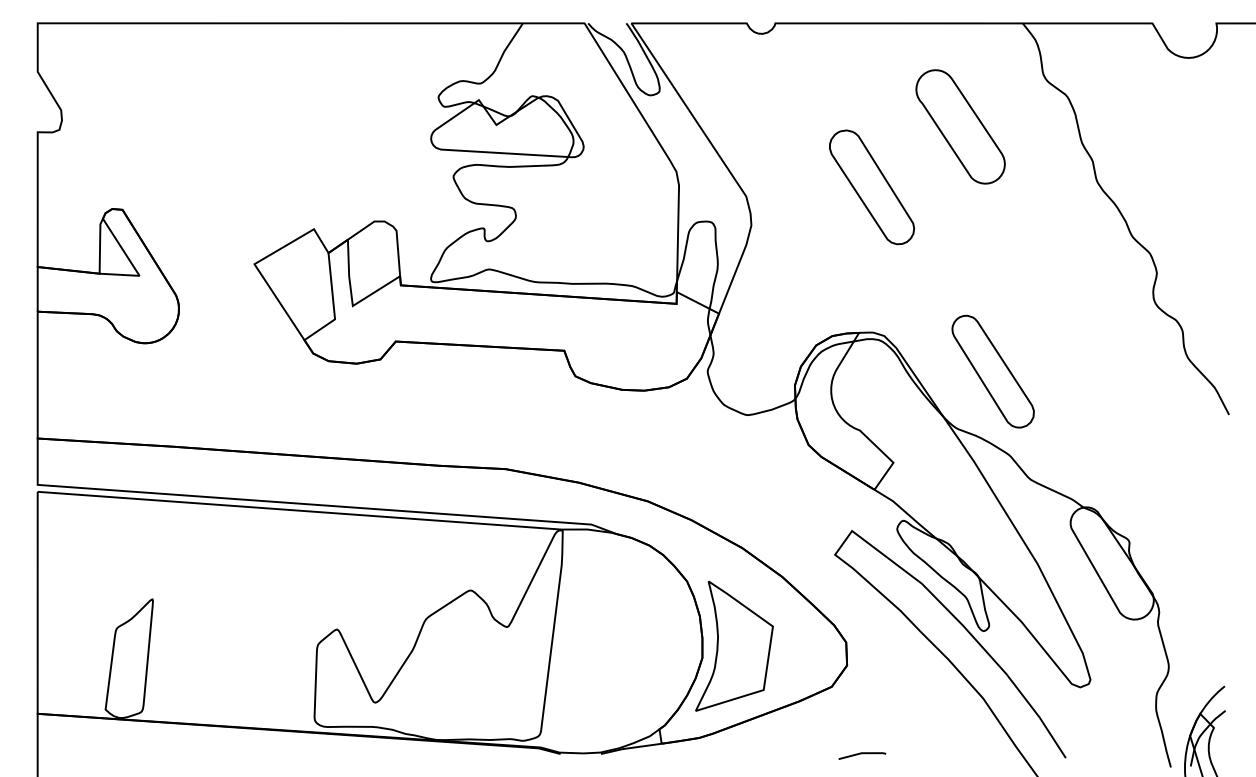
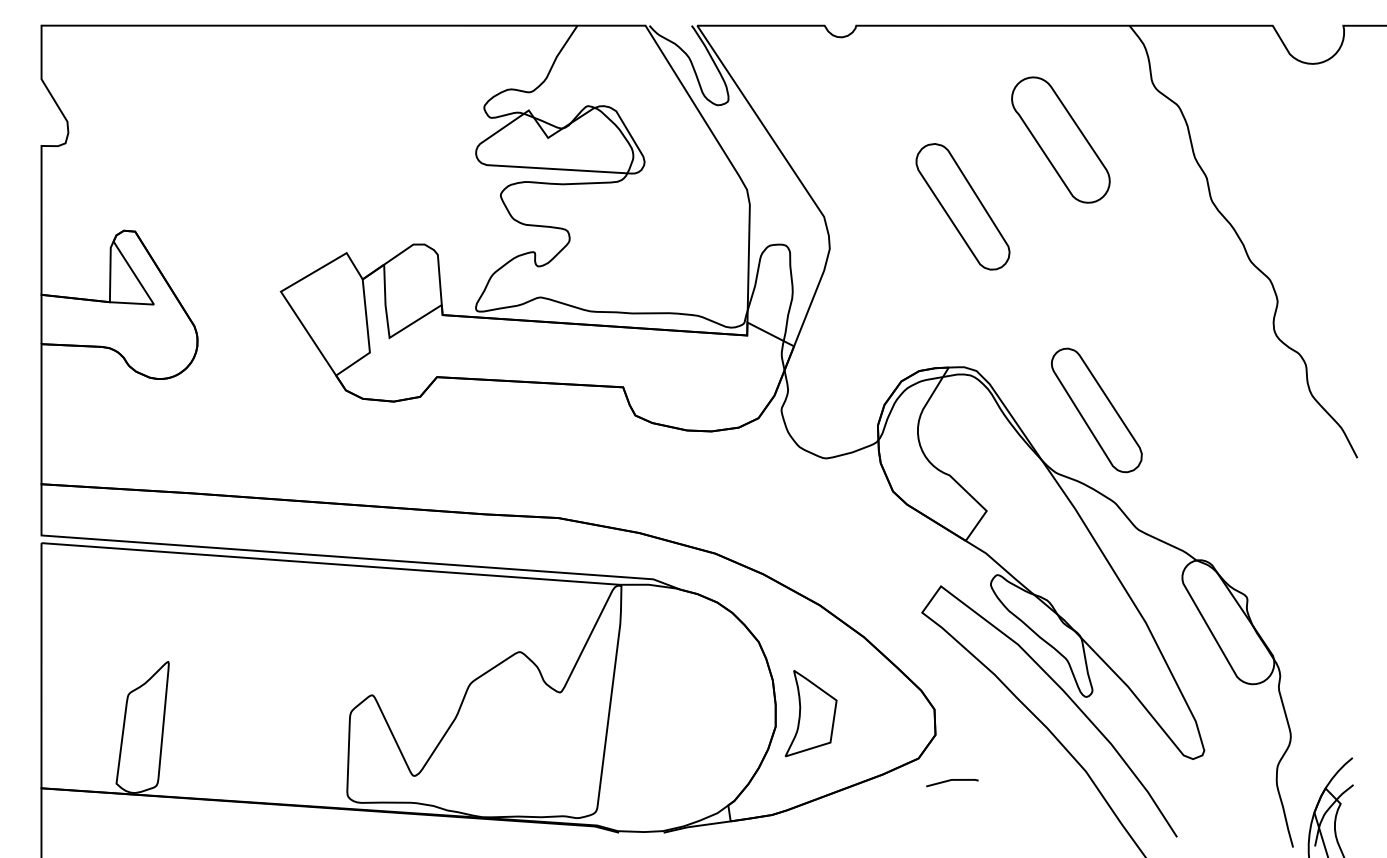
part: (734, 645) -> (811, 712), size x0.6
line: (862, 754) -> (952, 781), moved

